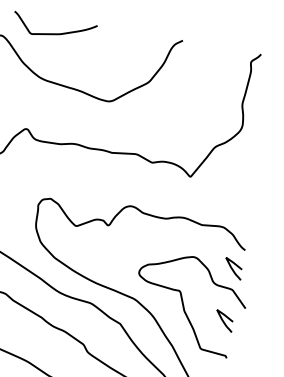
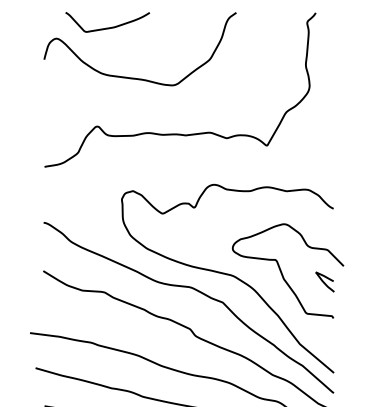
curve: (233, 268) -> (324, 228), removed

